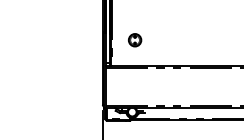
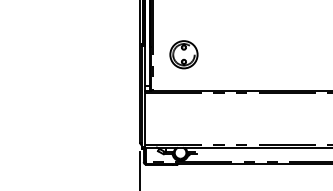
part: (135, 40) -> (184, 55), size x1.6

